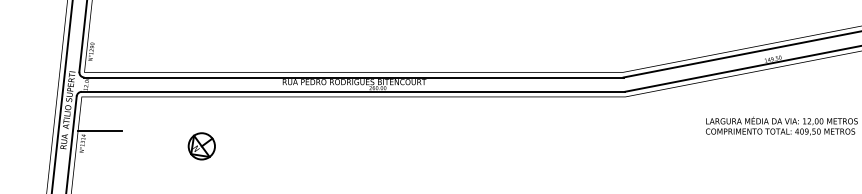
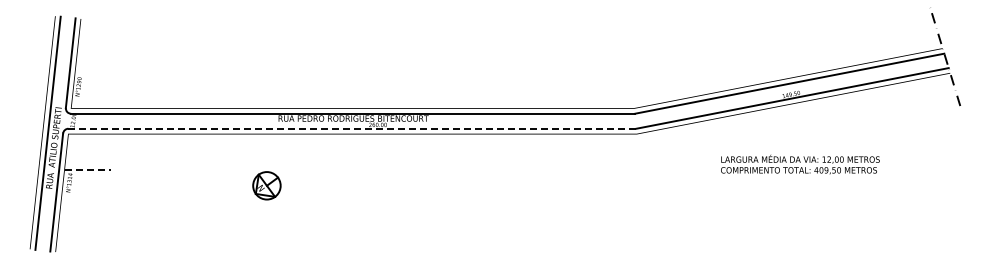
line: (353, 91) -> (352, 128), solid -> dashed
line: (101, 130) -> (88, 169), solid -> dashed
part: (201, 146) -> (266, 185), moved

